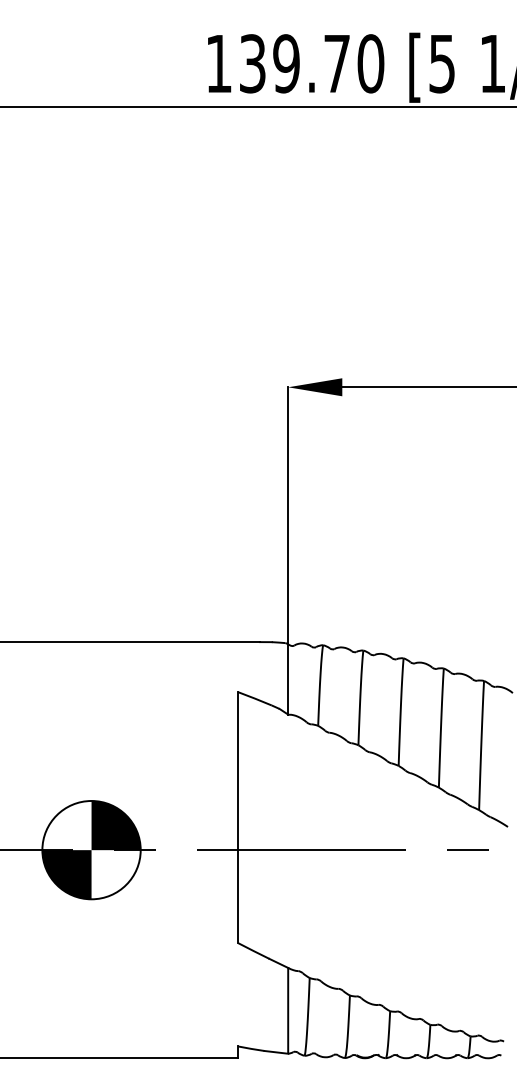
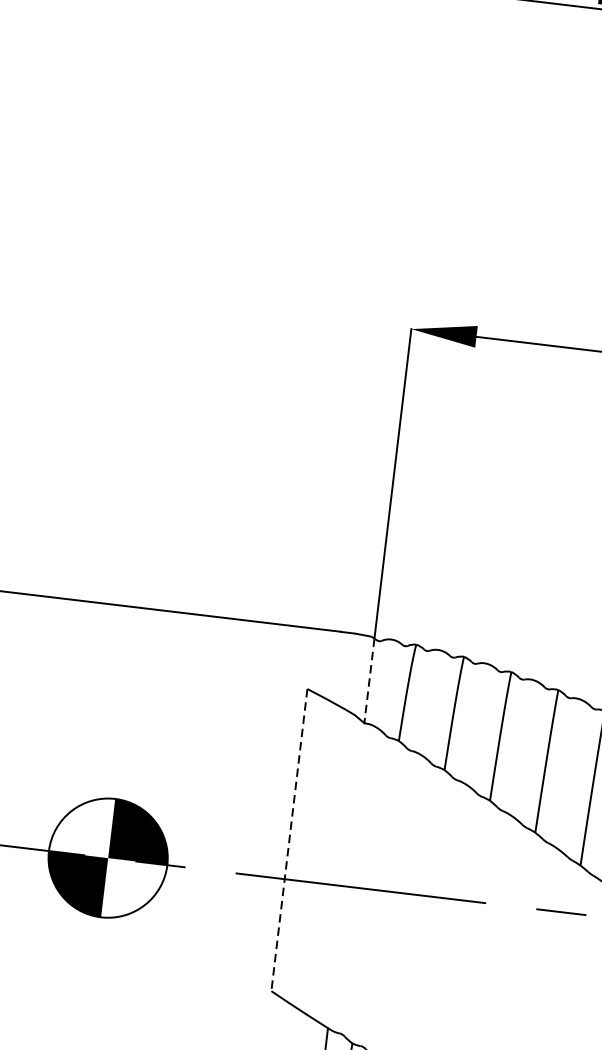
line: (288, 679) -> (369, 680), solid -> dashed
line: (238, 818) -> (289, 841), solid -> dashed

